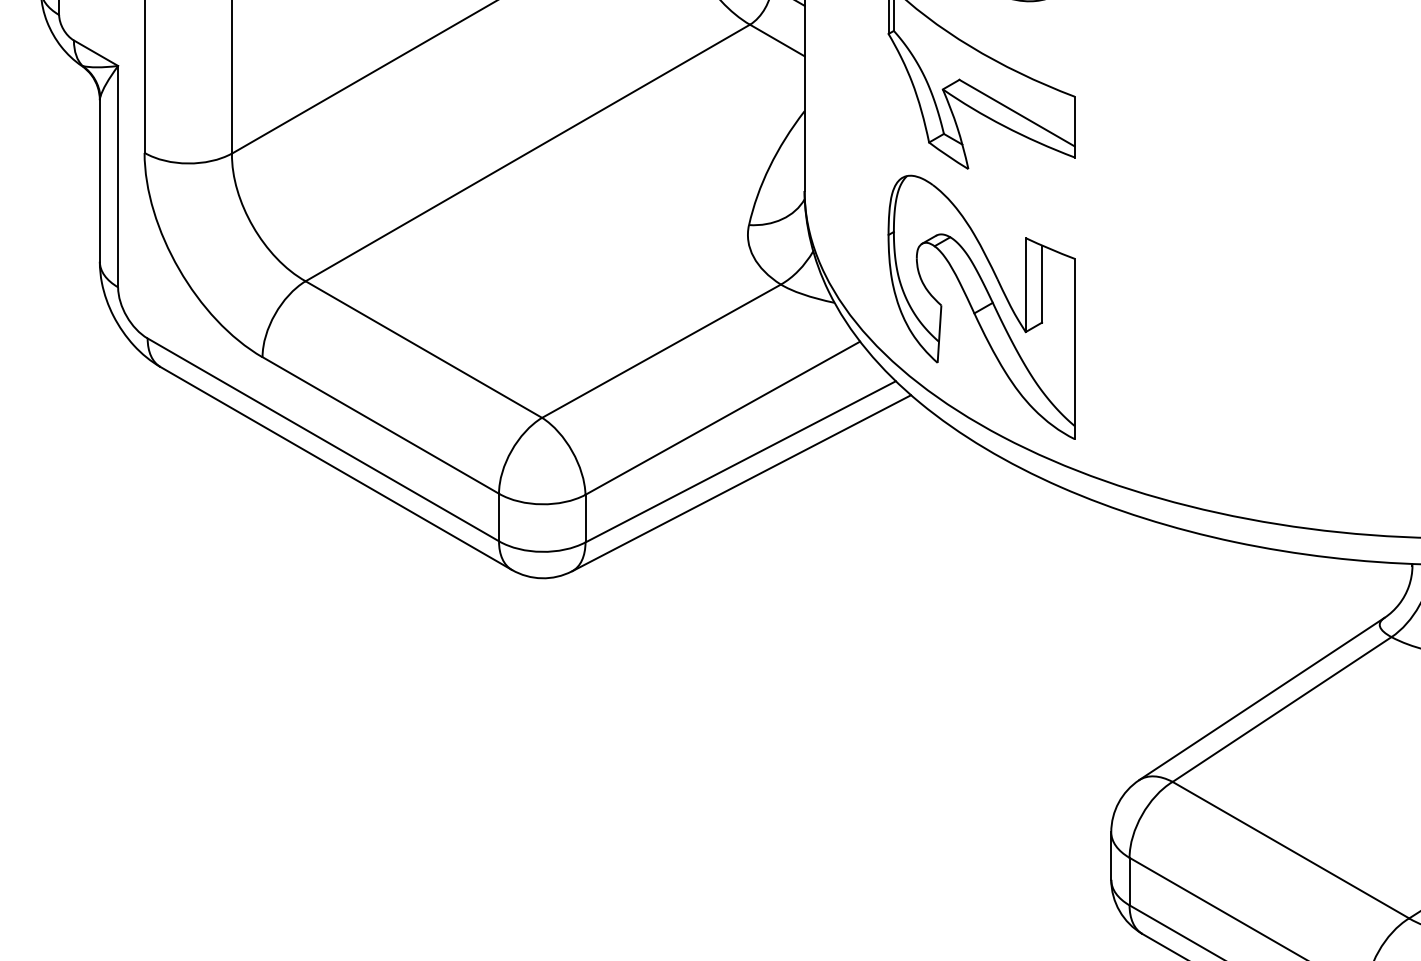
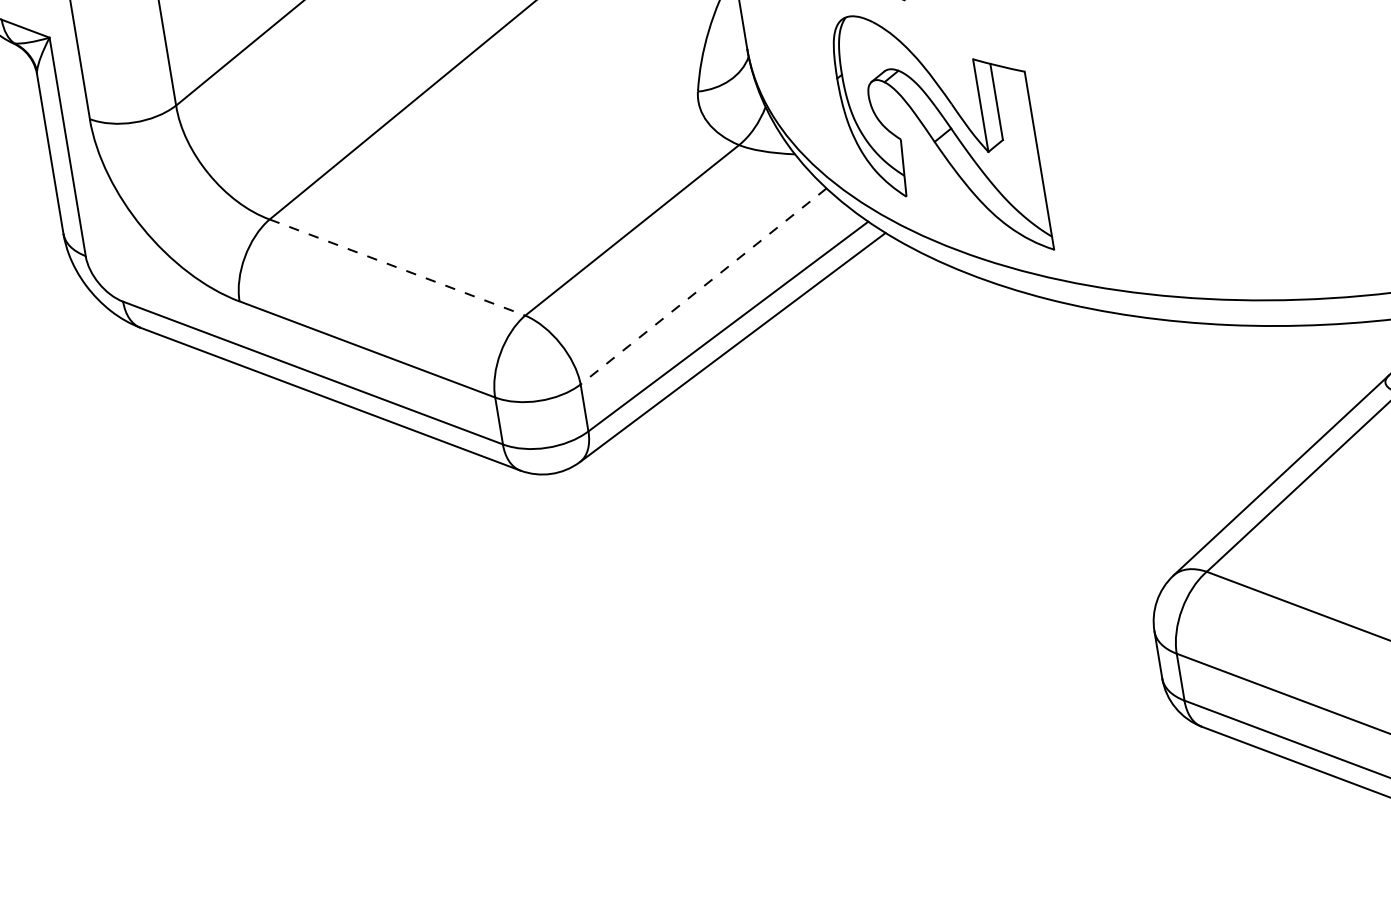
line: (423, 349) -> (397, 267), solid -> dashed
line: (722, 418) -> (703, 286), solid -> dashed

